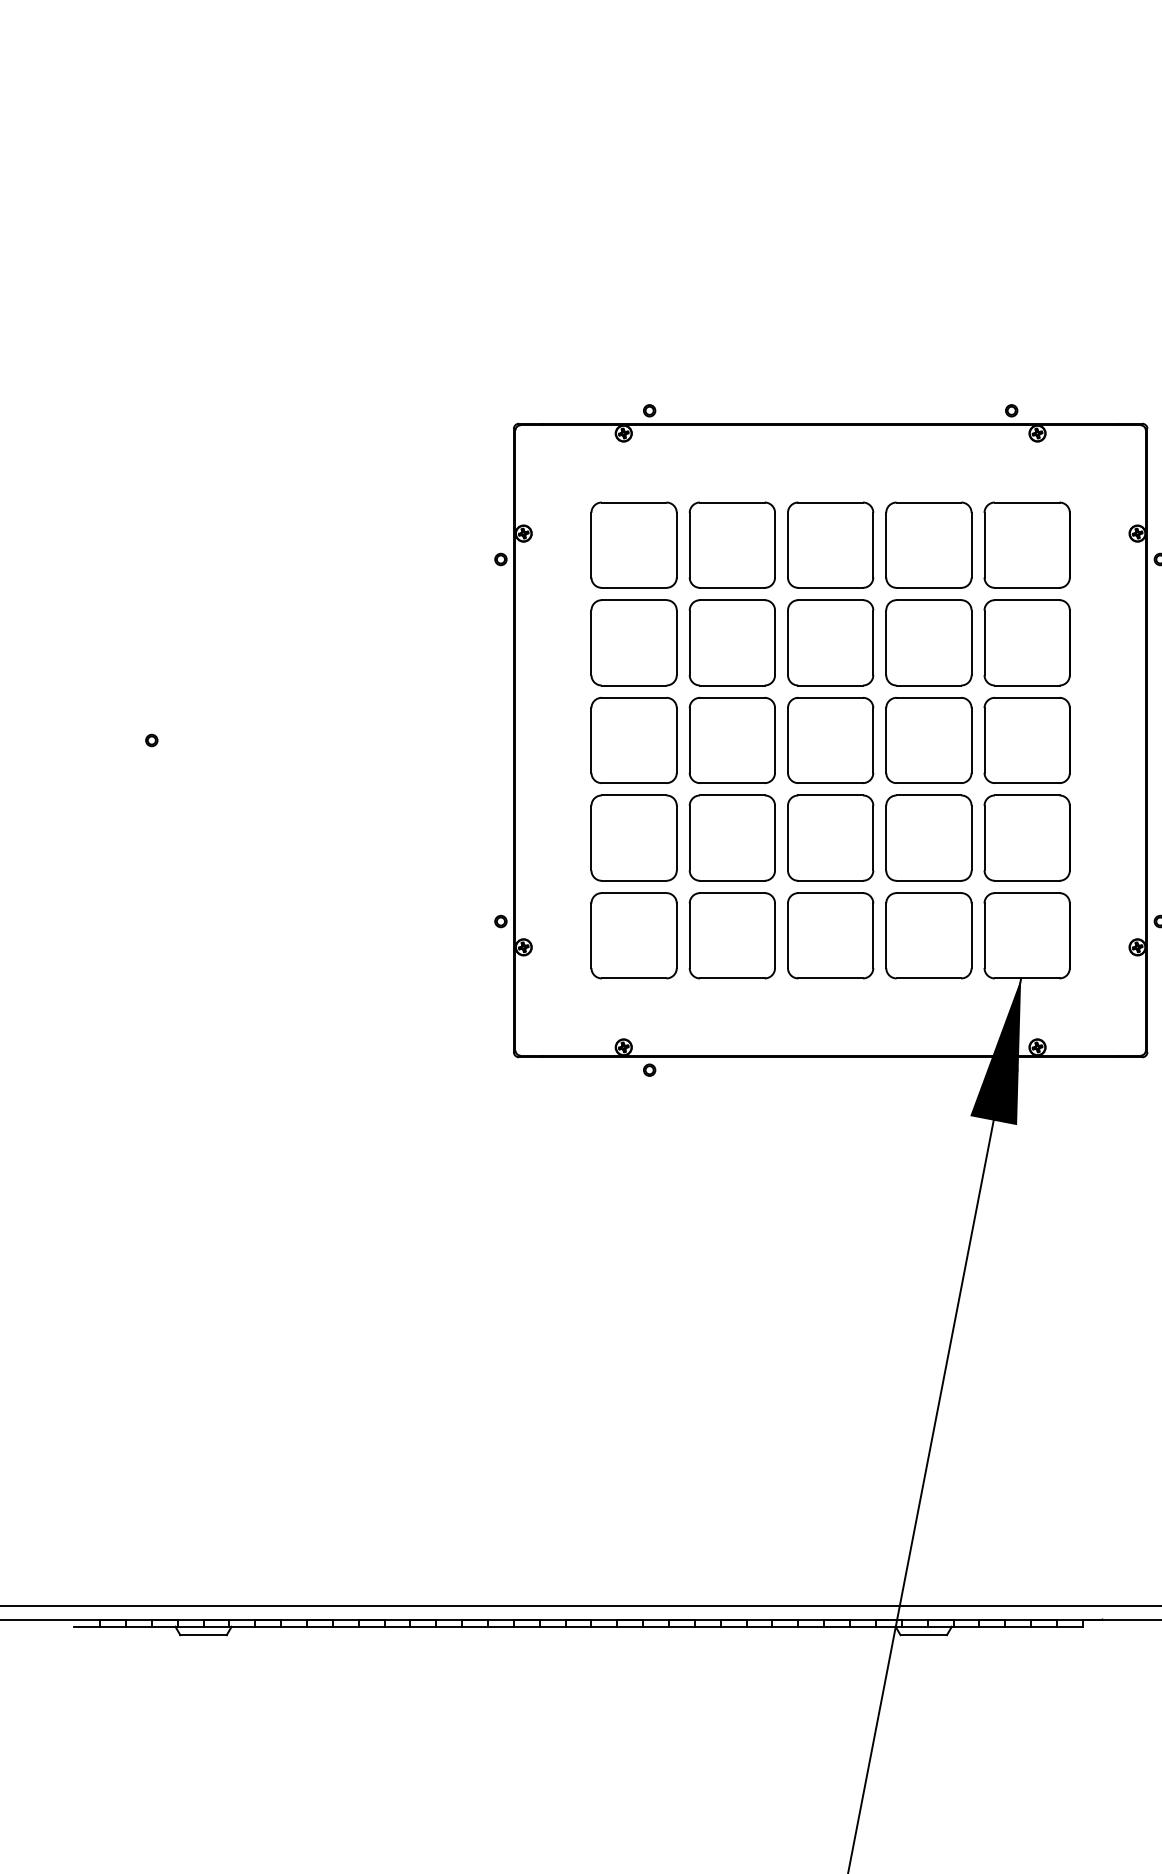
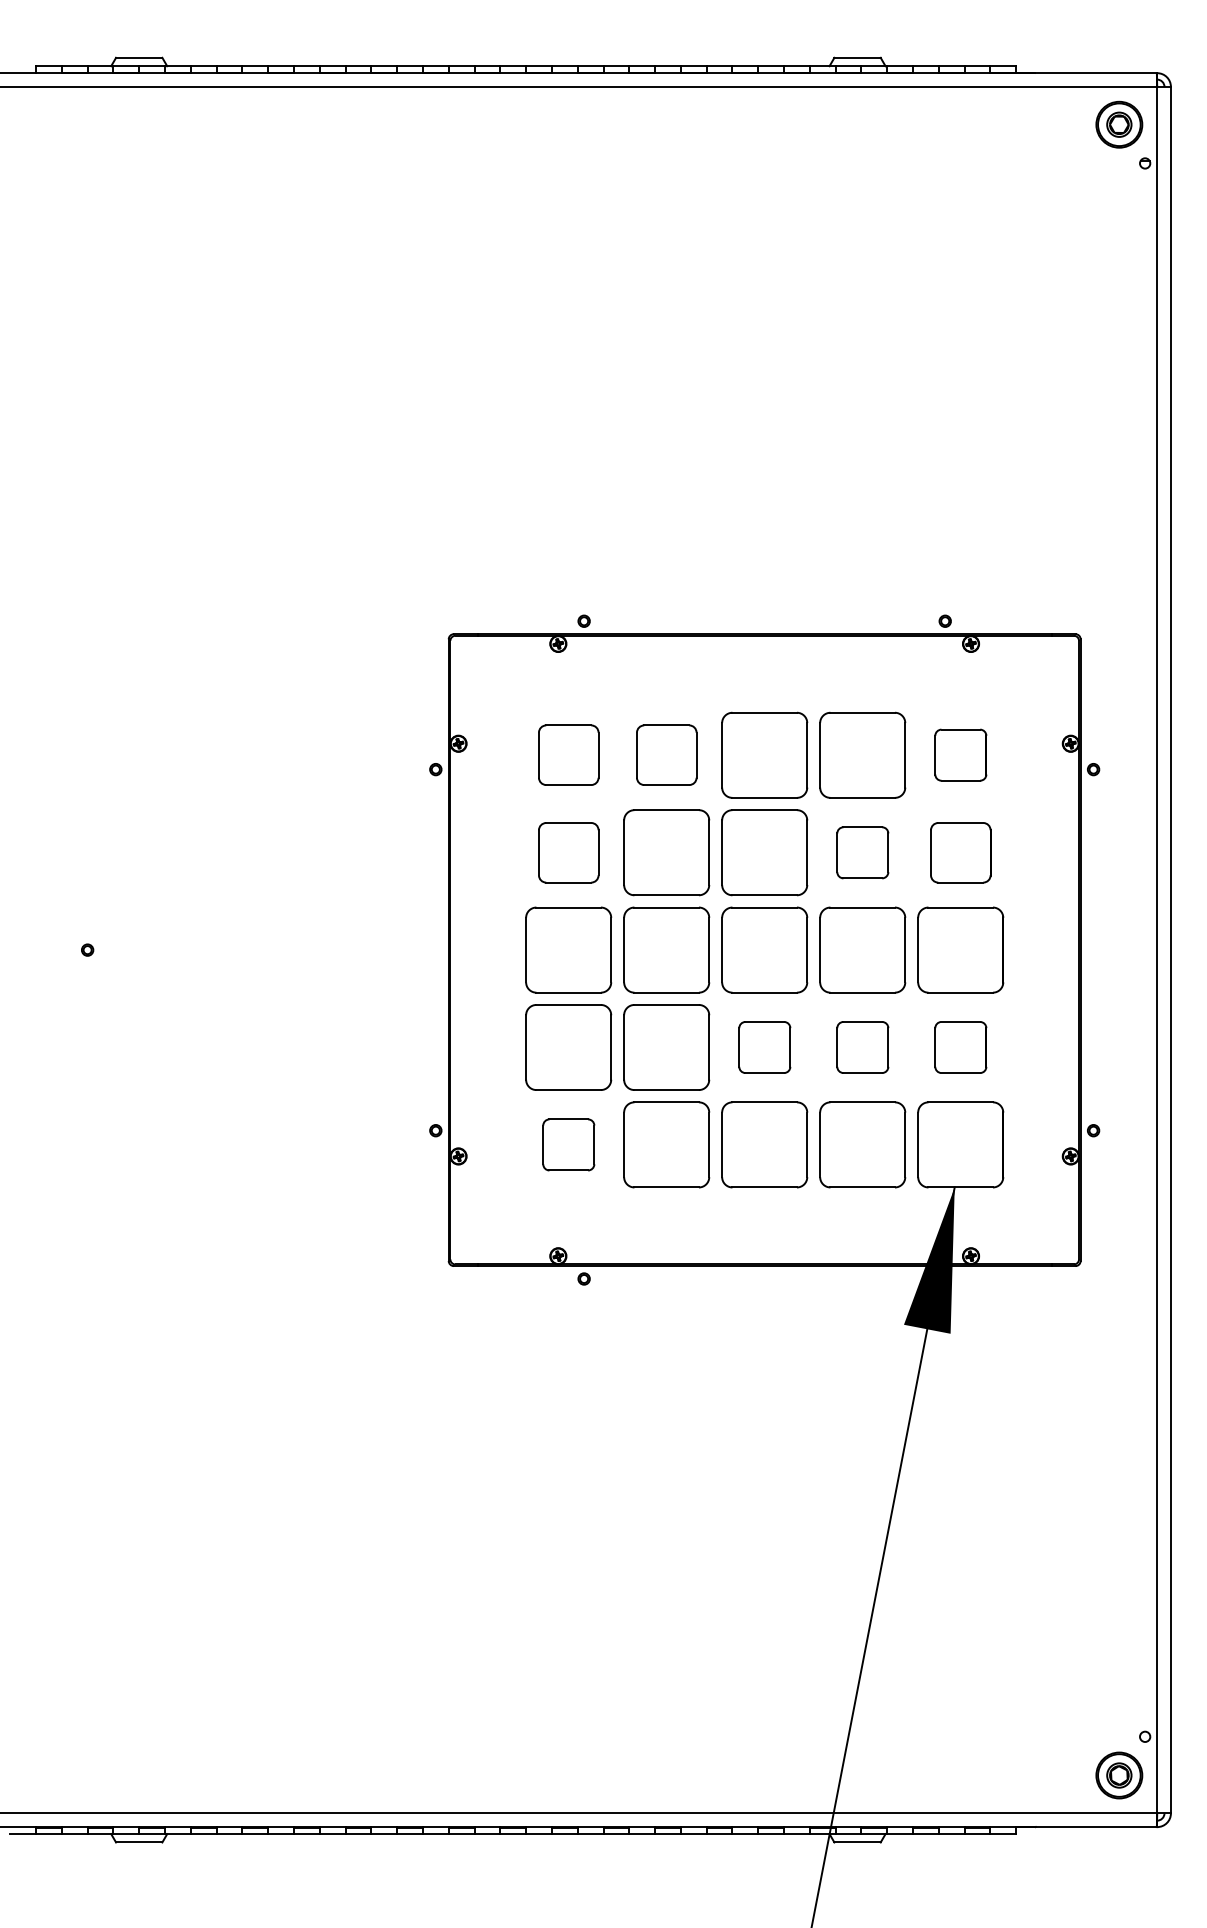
part: (633, 544) -> (568, 754), size x0.7
part: (732, 544) -> (666, 754), size x0.7
part: (1026, 544) -> (960, 754), size x0.6
part: (633, 642) -> (568, 852), size x0.7
part: (928, 642) -> (862, 852), size x0.6
part: (1026, 642) -> (960, 852), size x0.7
part: (830, 838) -> (764, 1047), size x0.6
part: (928, 838) -> (862, 1047), size x0.6
part: (1026, 838) -> (960, 1047), size x0.6
part: (633, 935) -> (568, 1144), size x0.6

